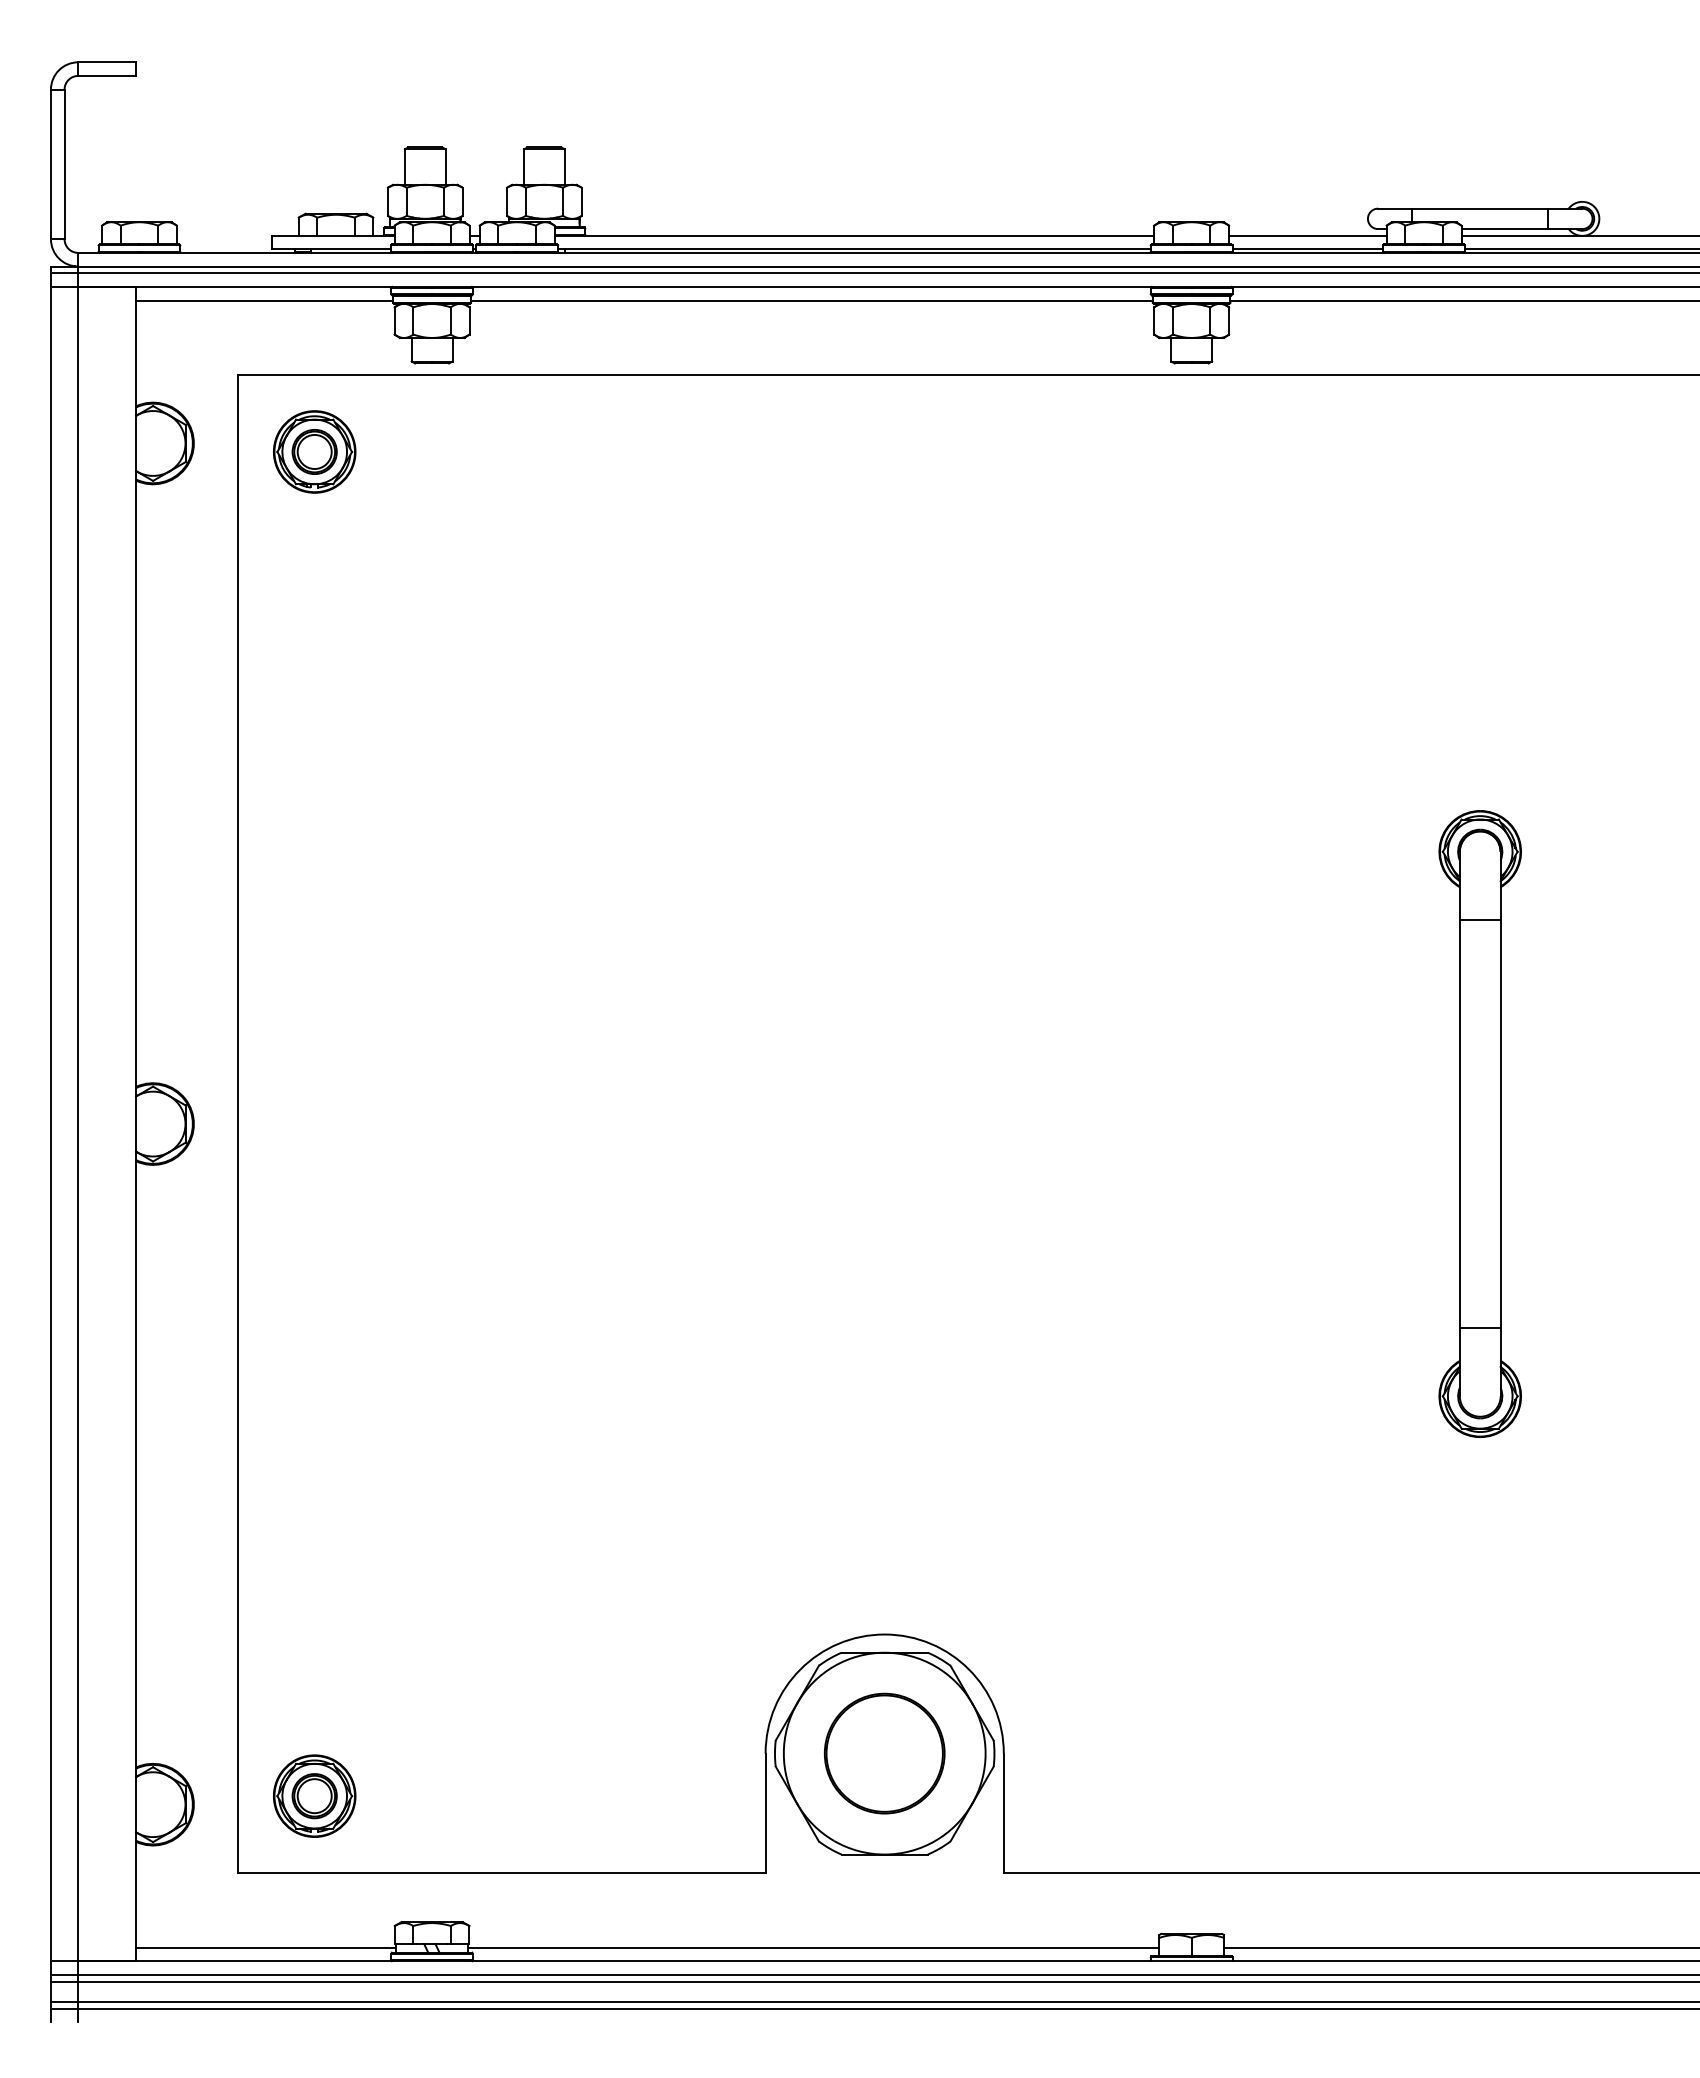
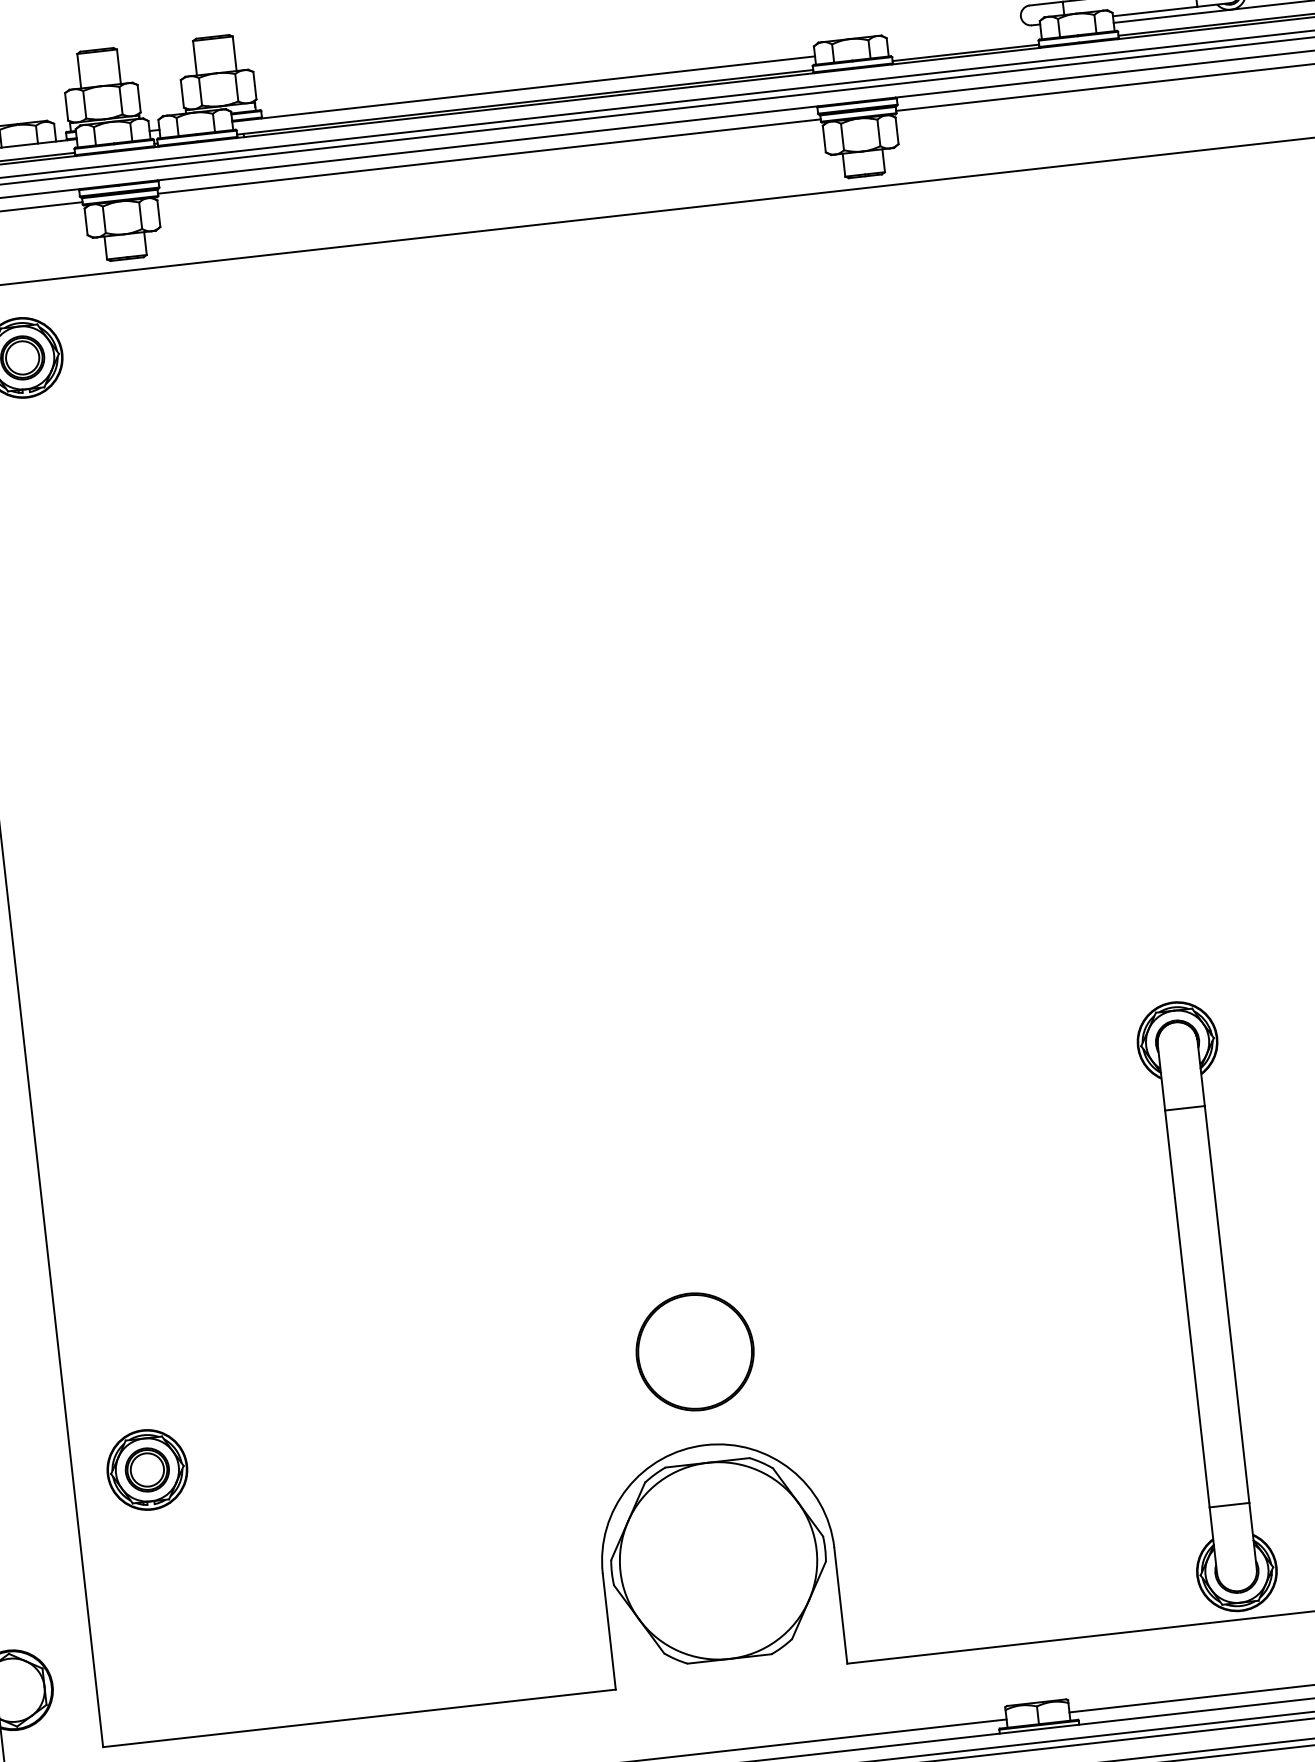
line: (1307, 235) -> (963, 39), removed
part: (1479, 1123) -> (1206, 1306), moved
part: (884, 1753) -> (694, 1351), moved
part: (314, 1795) -> (147, 1469), moved

